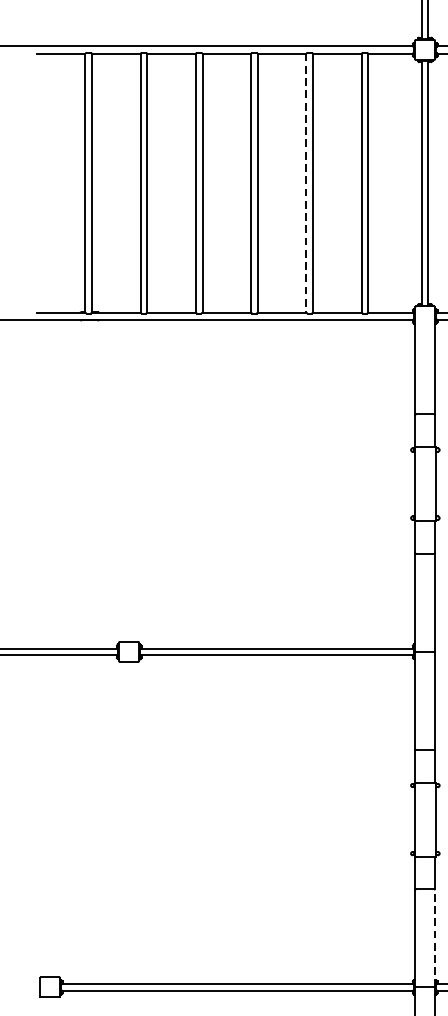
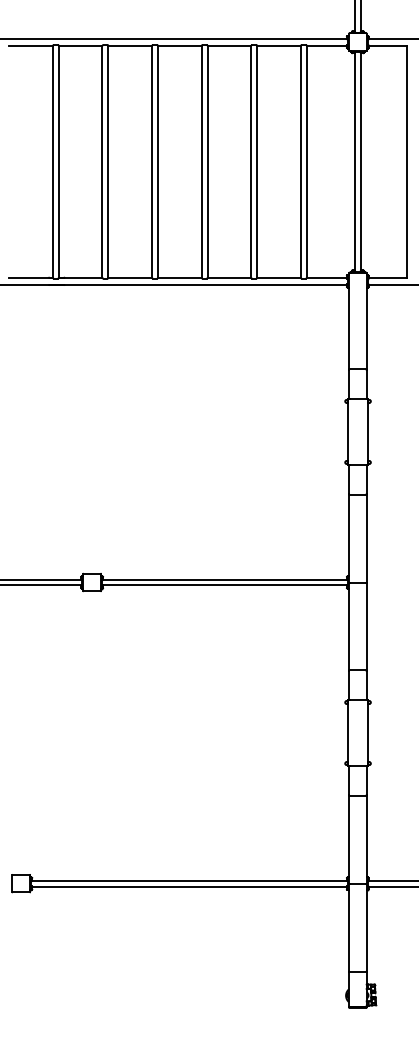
line: (306, 183) -> (251, 162), dashed -> solid
line: (434, 937) -> (366, 838), dashed -> solid

